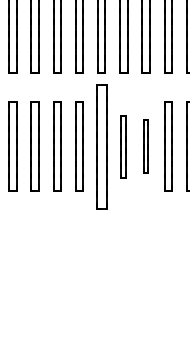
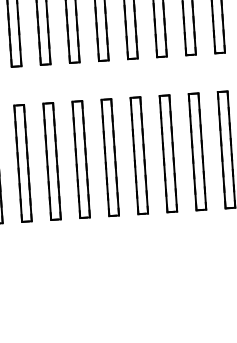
part: (101, 146) -> (139, 155), size x0.71
part: (123, 146) -> (167, 153), size x1.43
part: (145, 146) -> (196, 151), size x1.67

